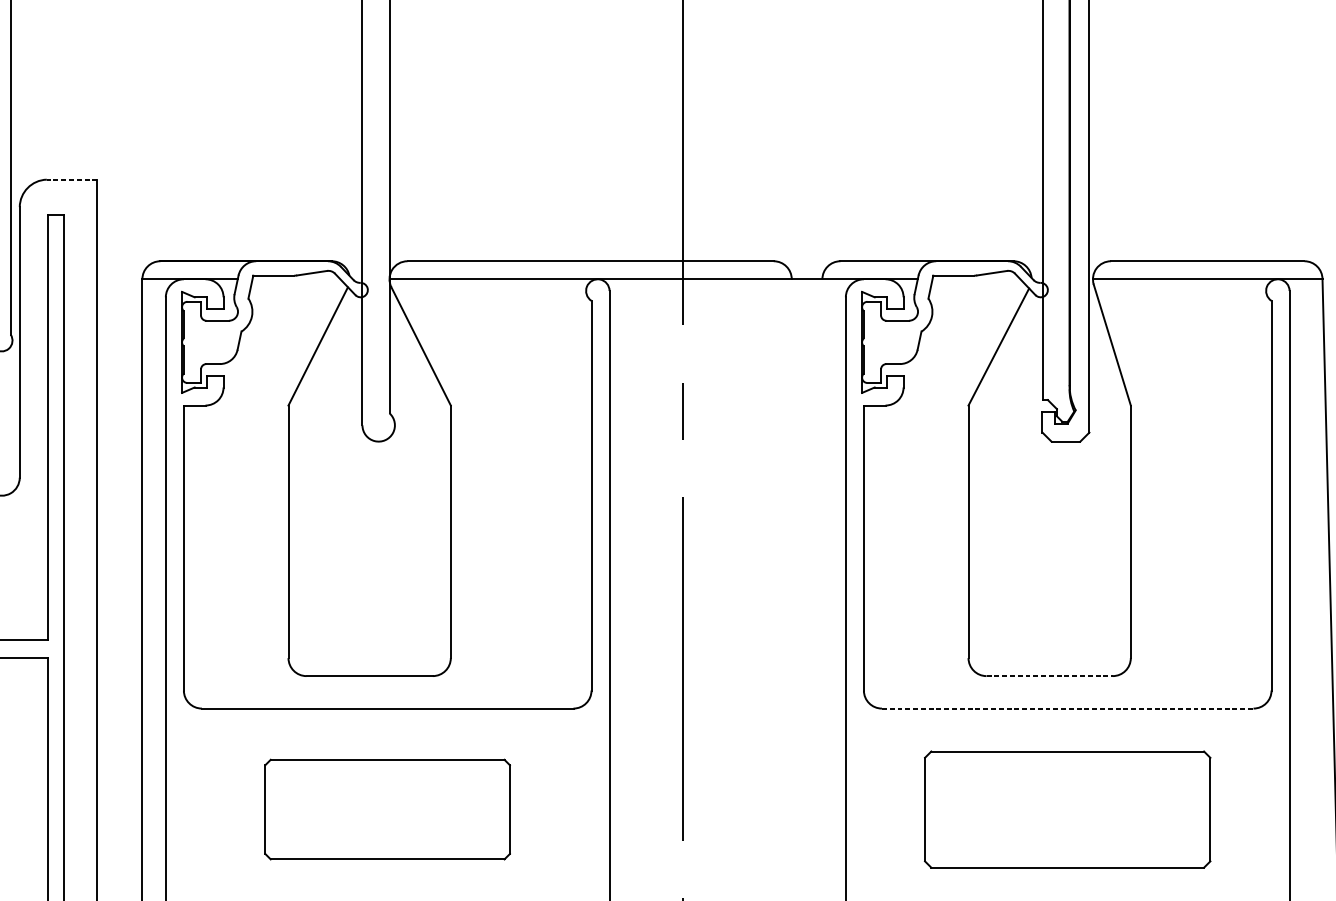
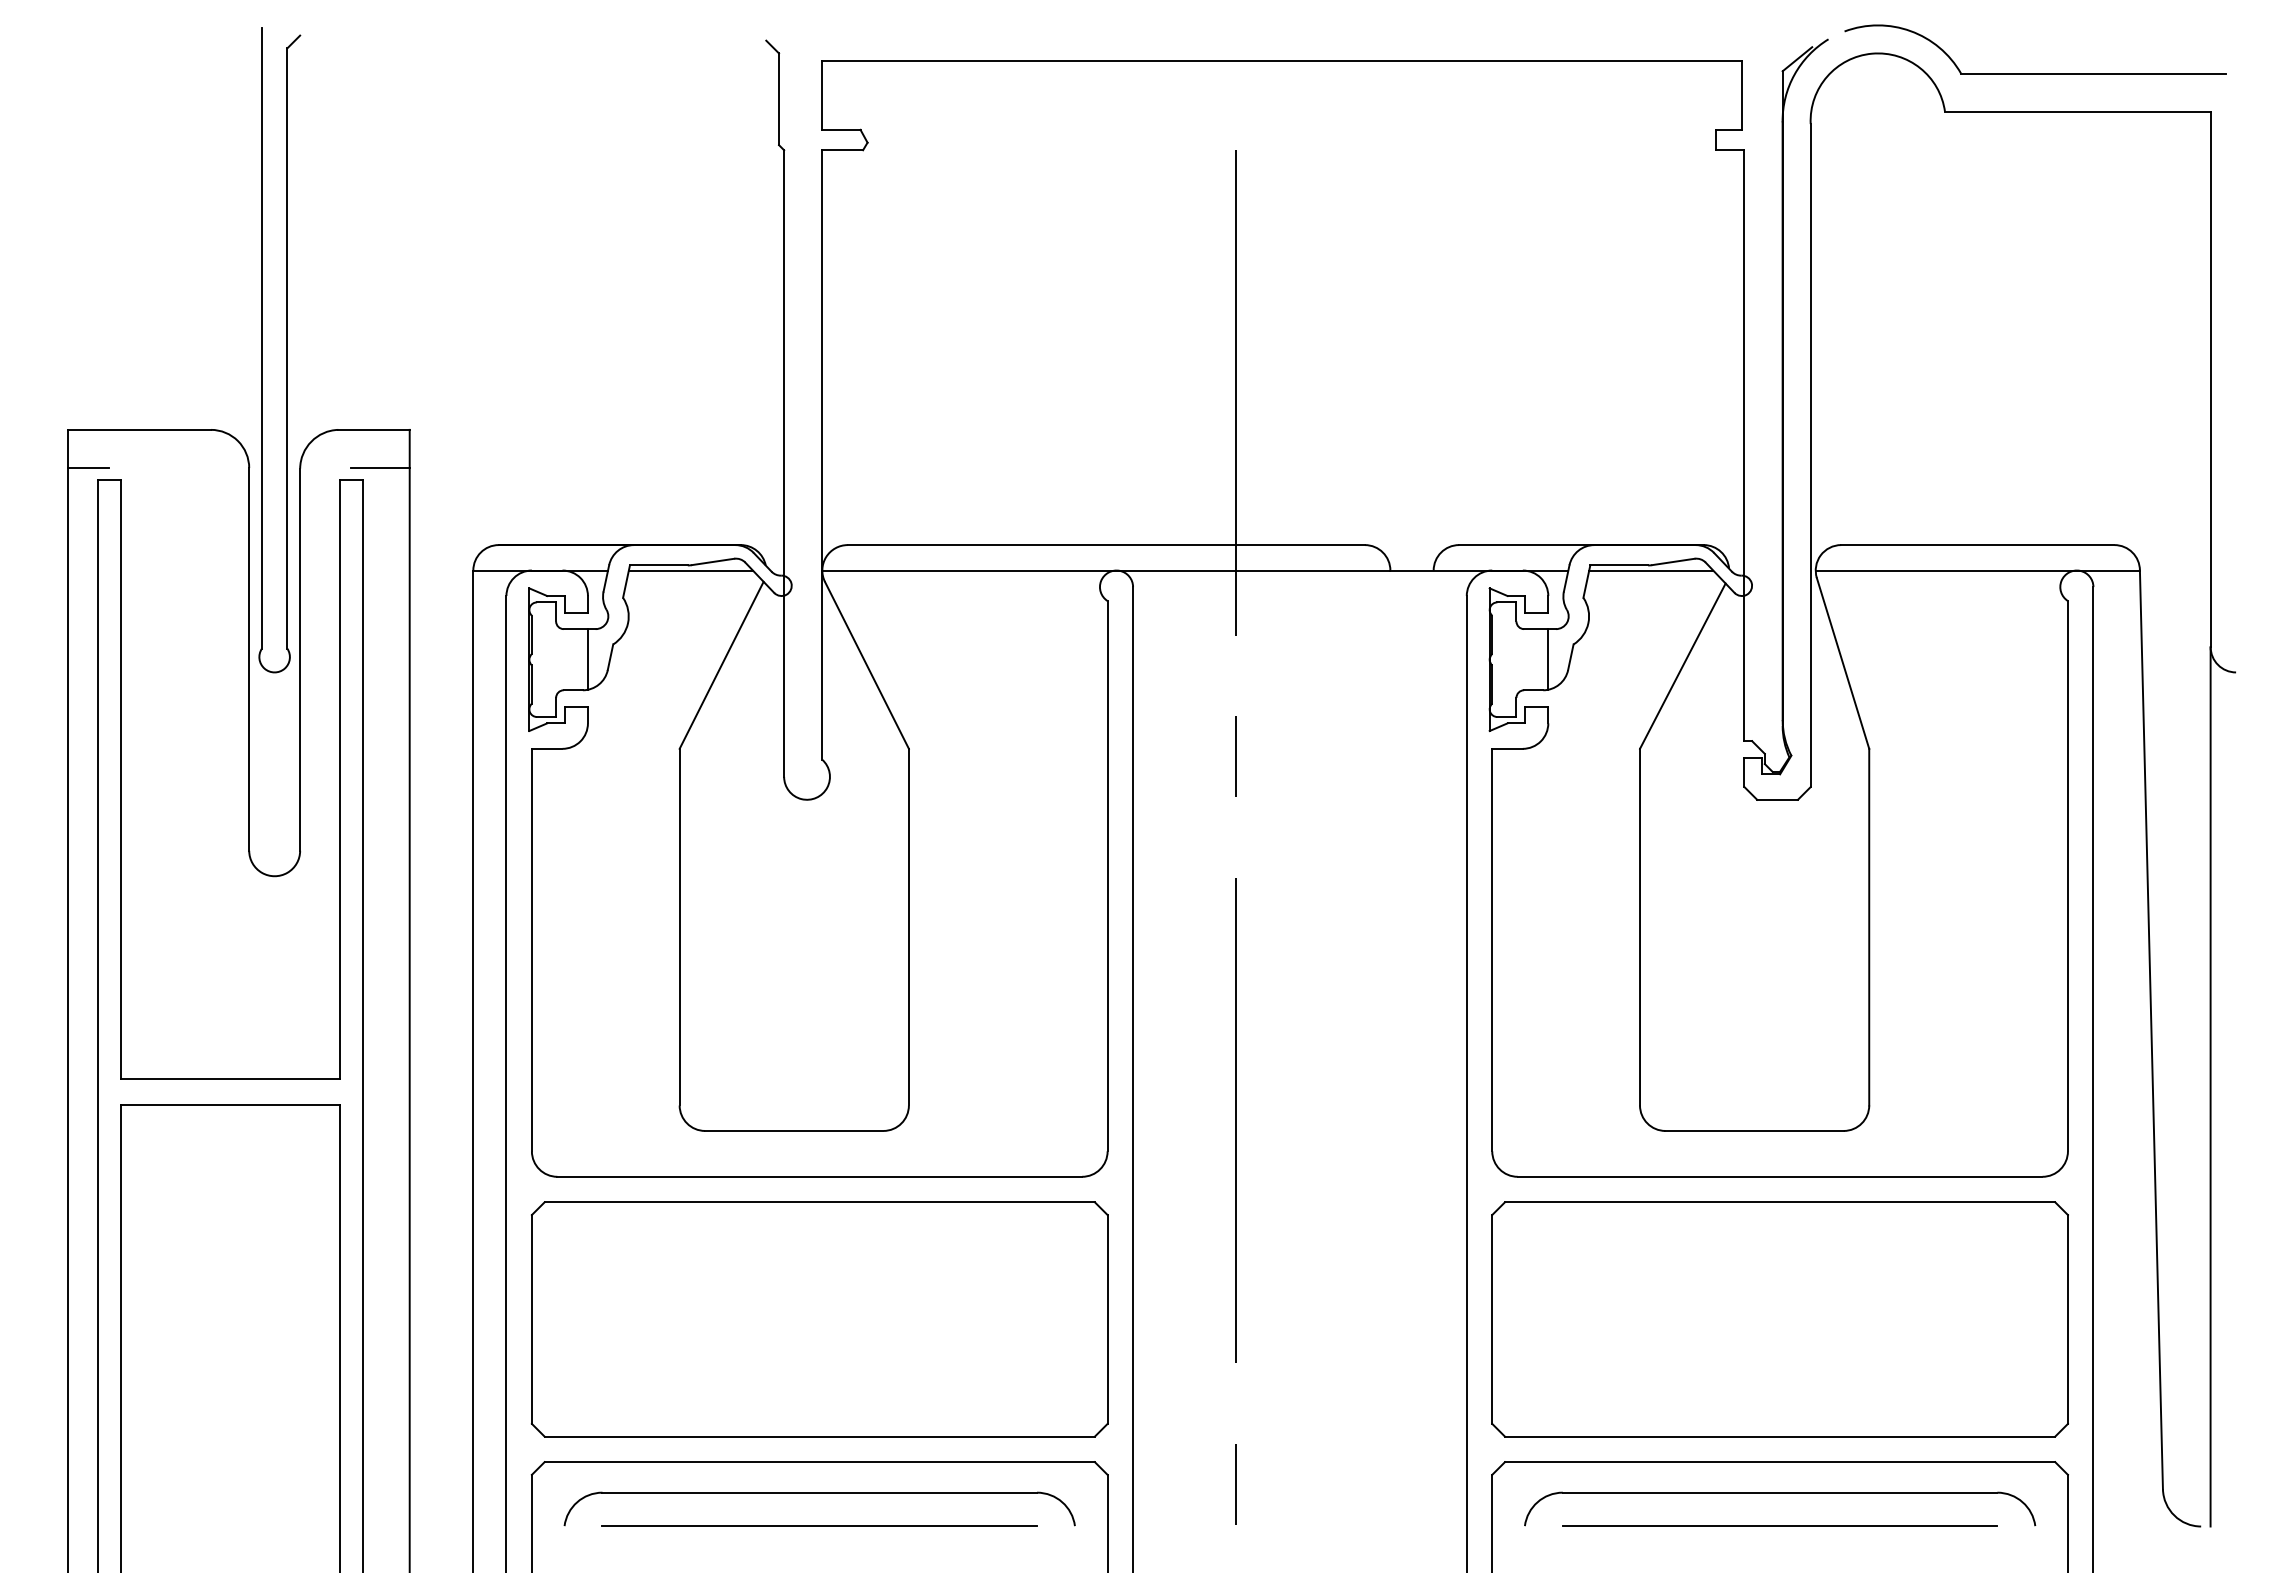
line: (72, 179) -> (374, 429), dashed -> solid
line: (76, 207) -> (380, 468), added
line: (296, 279) -> (690, 570), added
line: (976, 279) -> (1651, 570), added
line: (223, 342) -> (587, 659), added
line: (903, 342) -> (1548, 659), added
line: (1050, 675) -> (1755, 1130), dashed -> solid
line: (1068, 708) -> (1780, 1176), dashed -> solid
part: (387, 809) -> (819, 1319), size x1.67
part: (1067, 809) -> (1779, 1319), size x1.43

